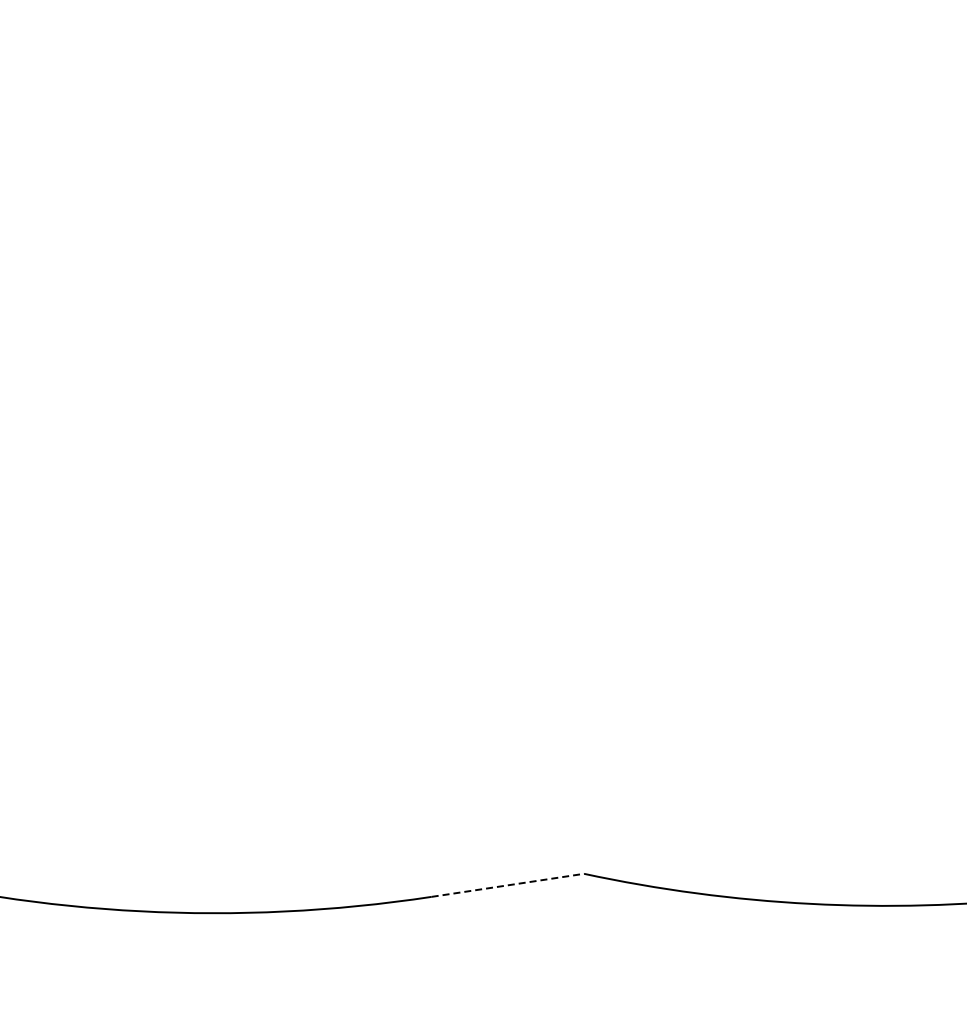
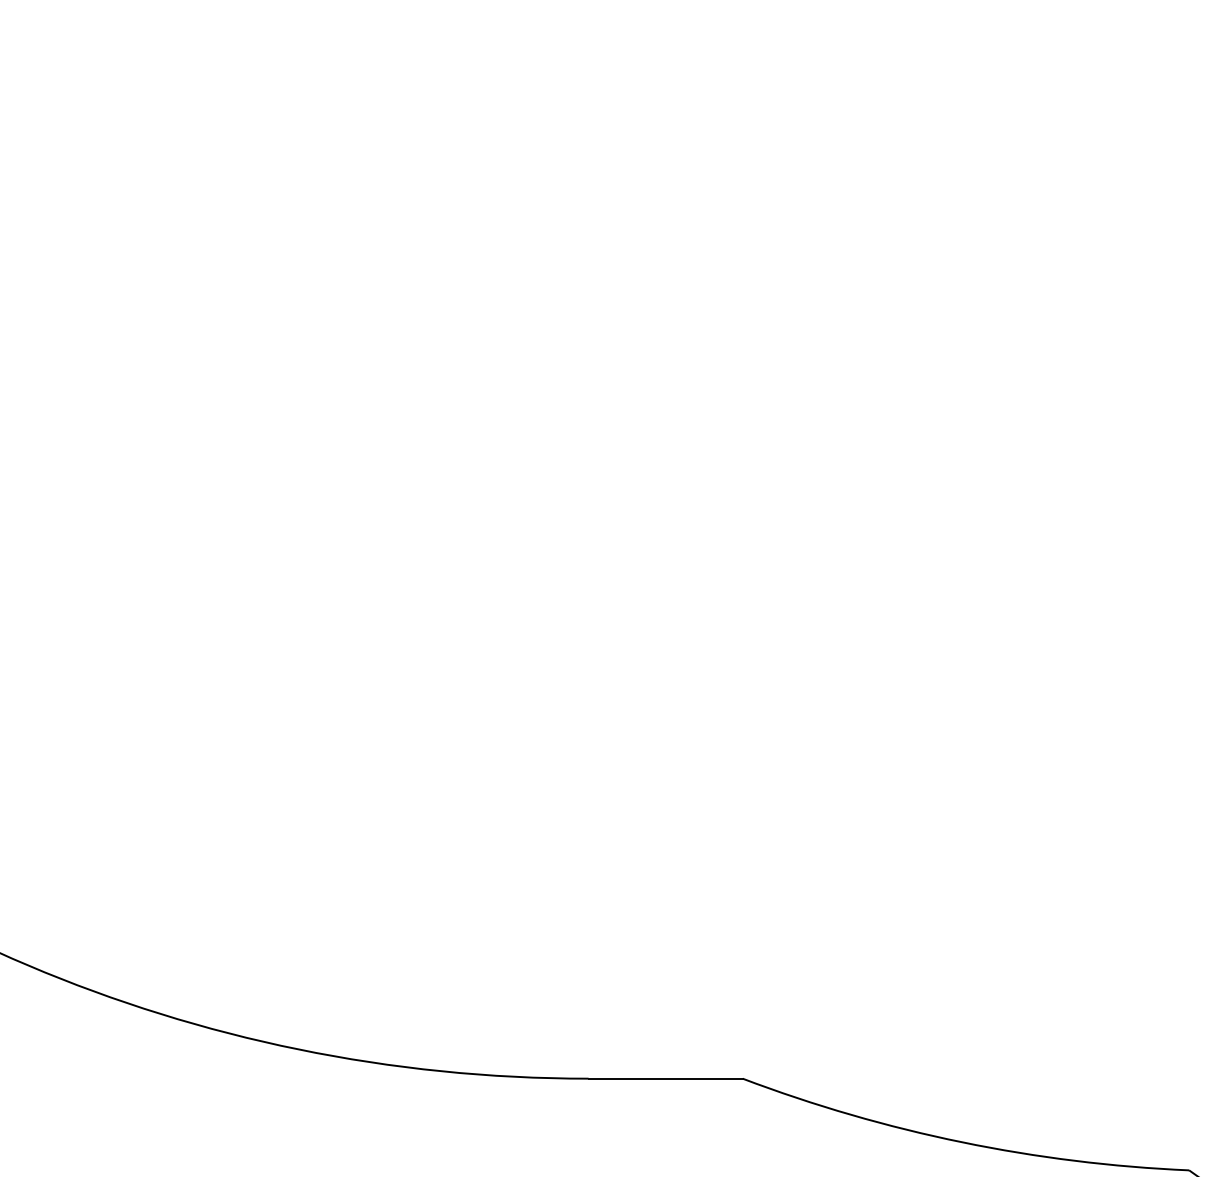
line: (508, 885) -> (666, 1078), dashed -> solid

